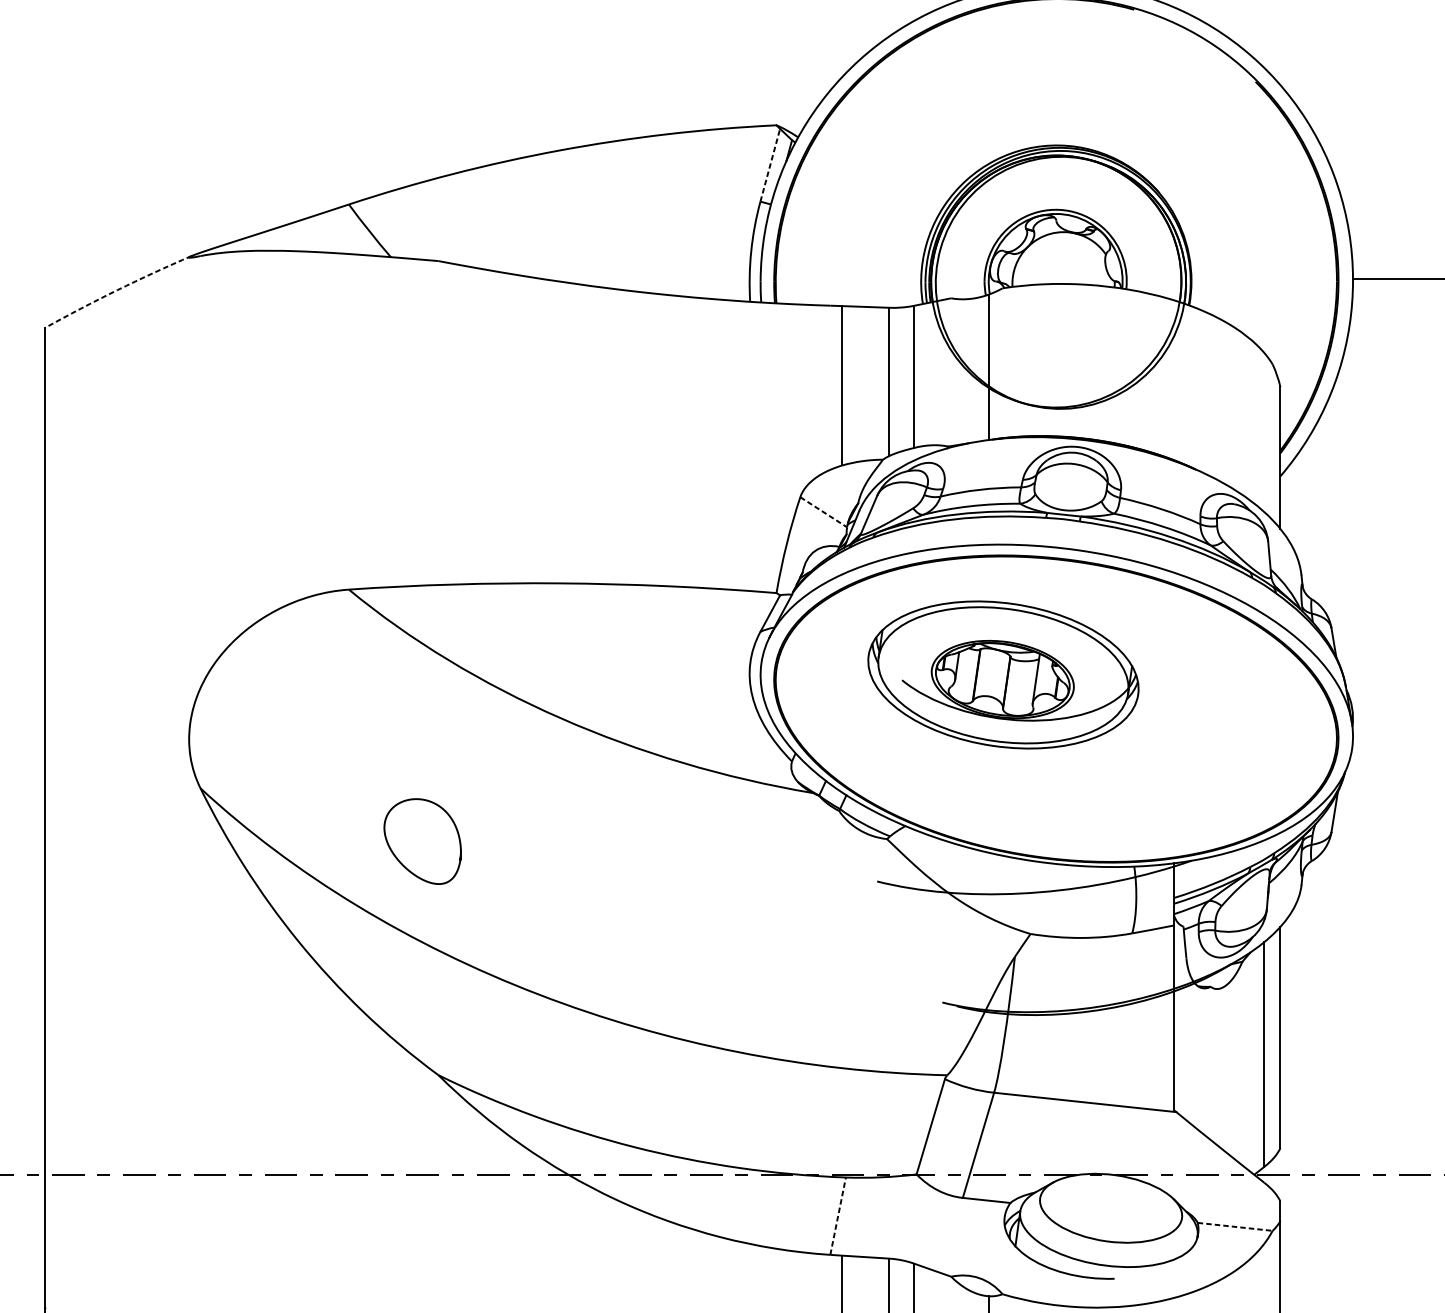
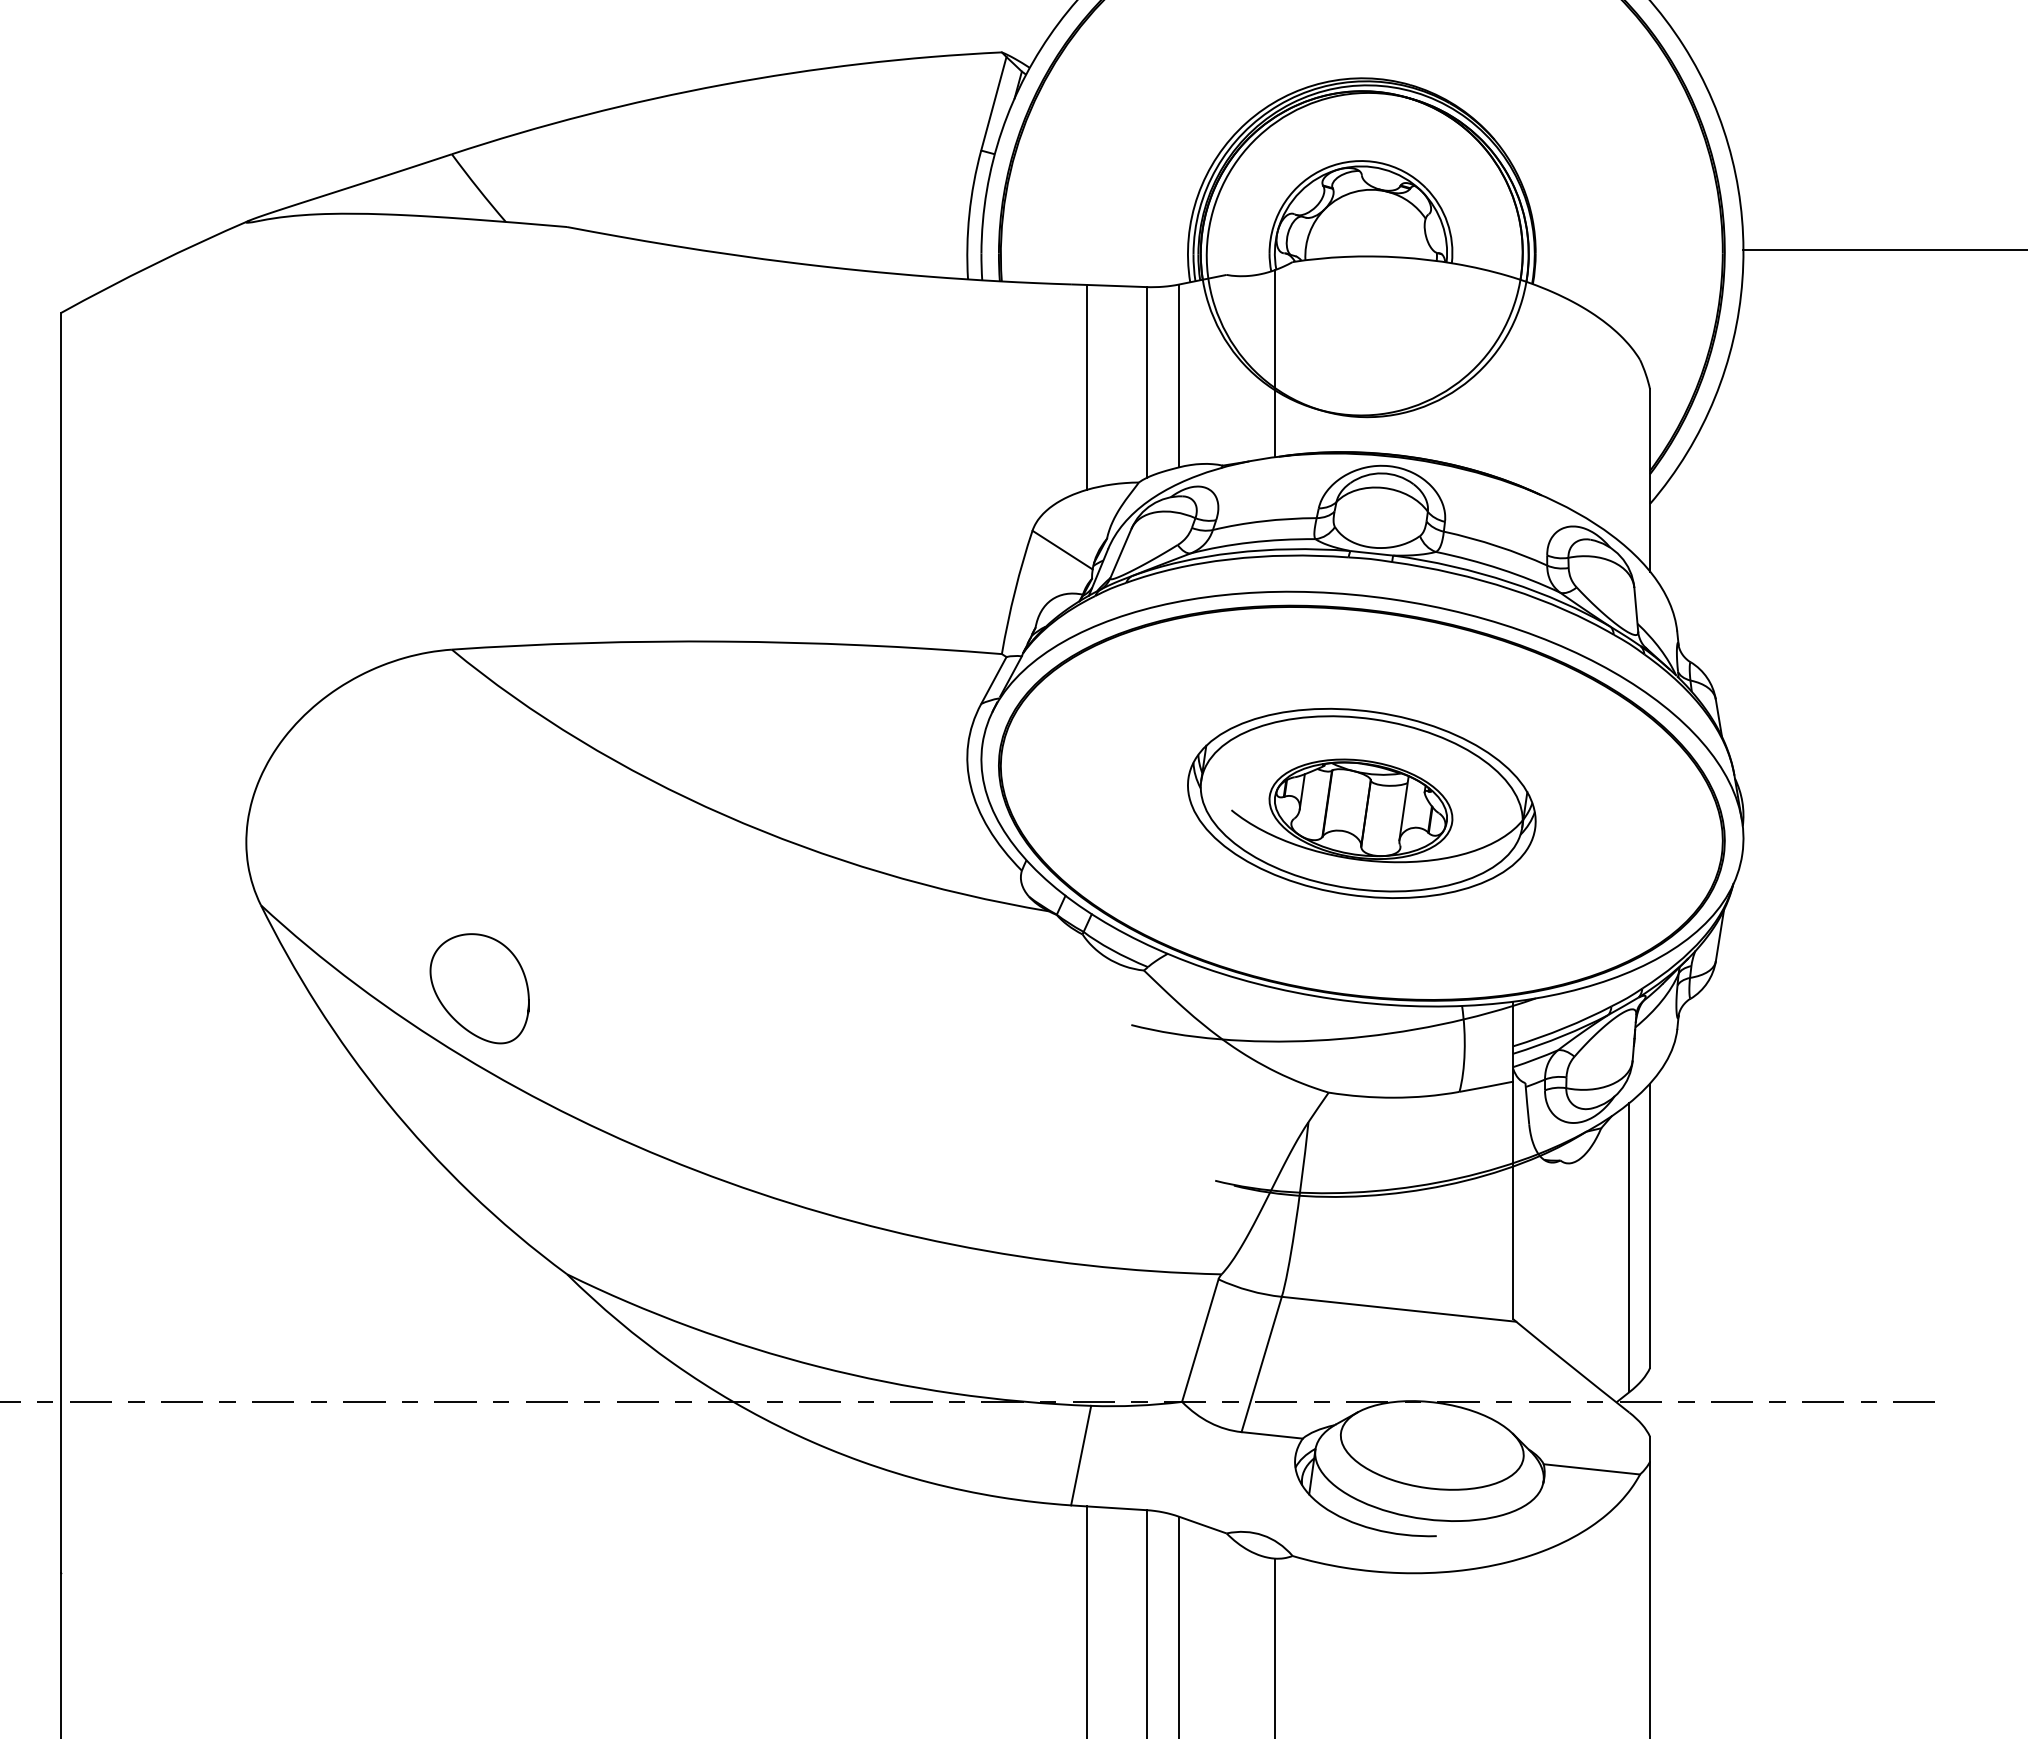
line: (769, 165) -> (993, 103), dashed -> solid
arc: (117, 290) -> (154, 264), dashed -> solid
line: (823, 512) -> (1062, 550), dashed -> solid
part: (1003, 674) -> (1361, 802), moved
curve: (401, 862) -> (452, 1015), moved
line: (838, 1216) -> (1081, 1455), dashed -> solid
line: (1235, 1226) -> (1592, 1469), dashed -> solid

